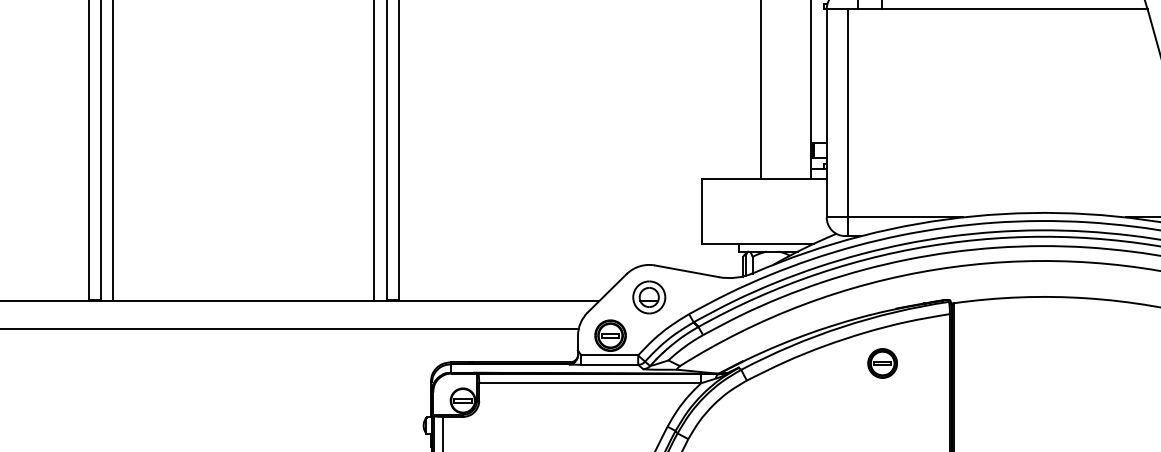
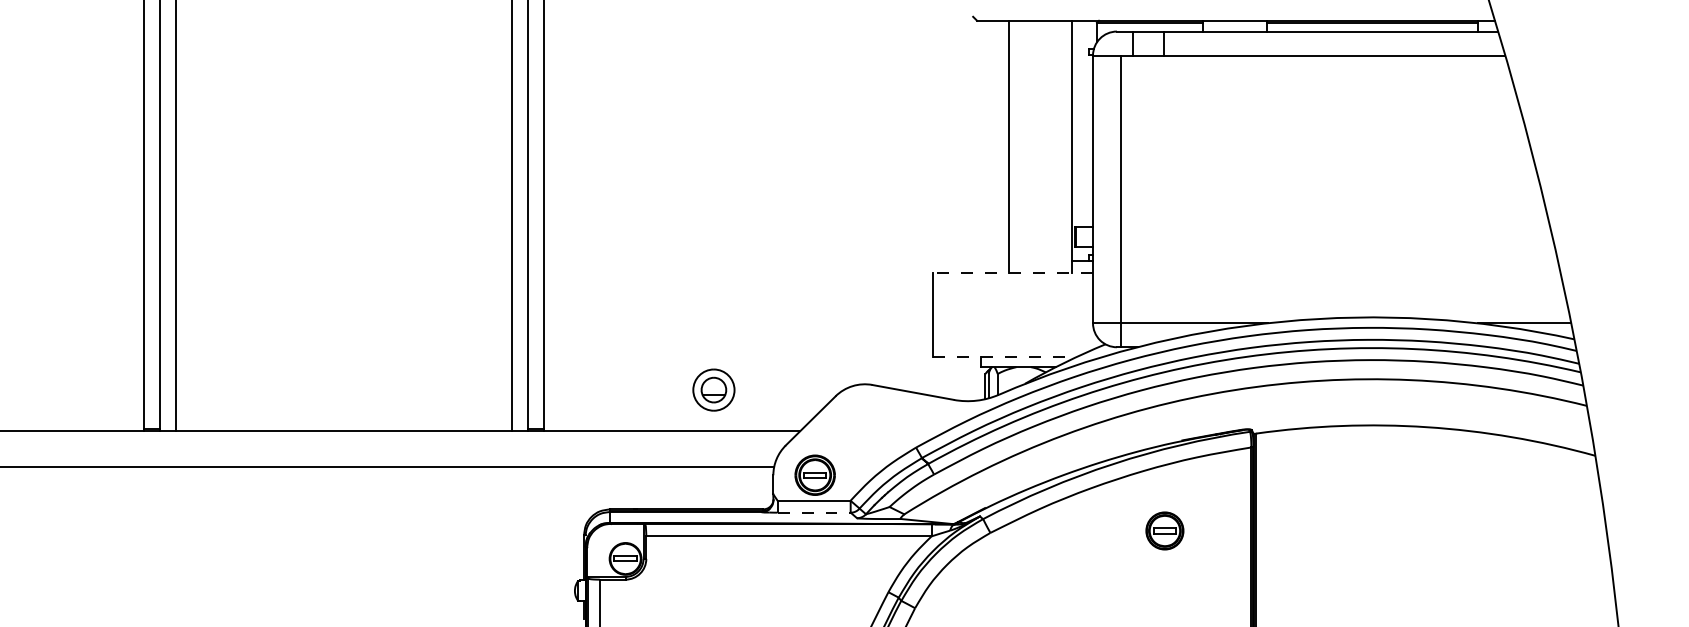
line: (764, 178) -> (1013, 273), solid -> dashed
line: (757, 244) -> (1004, 357), solid -> dashed
part: (648, 296) -> (713, 389), moved
part: (882, 363) -> (1164, 530), moved
line: (610, 364) -> (814, 512), solid -> dashed

